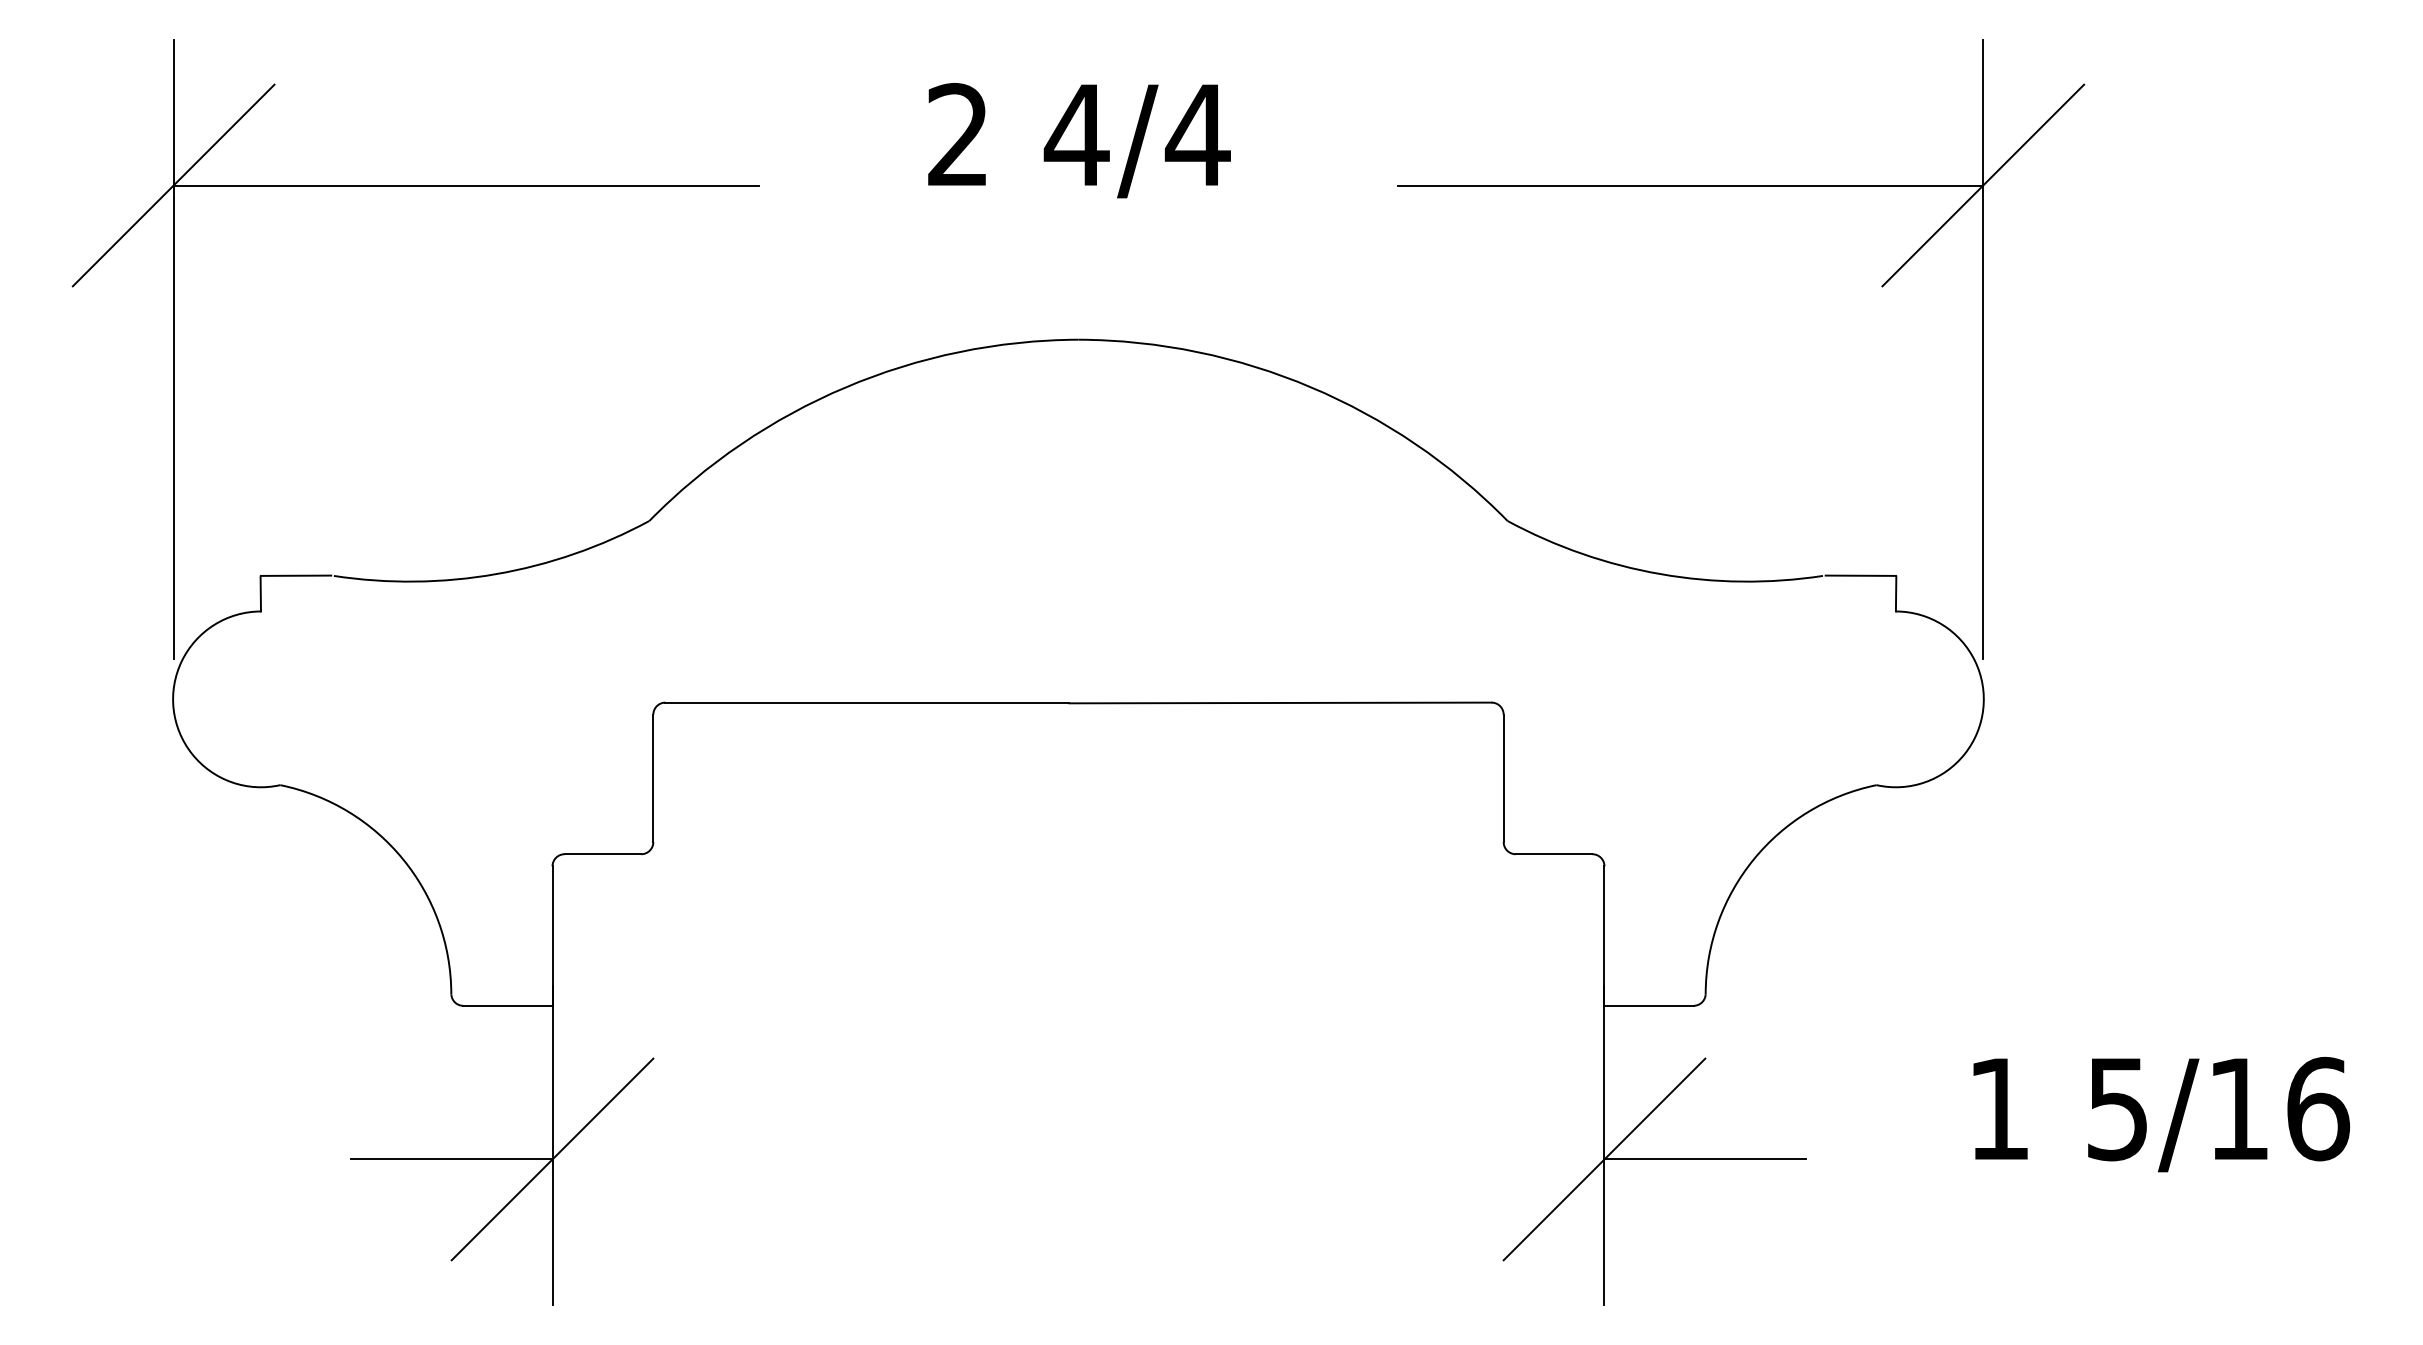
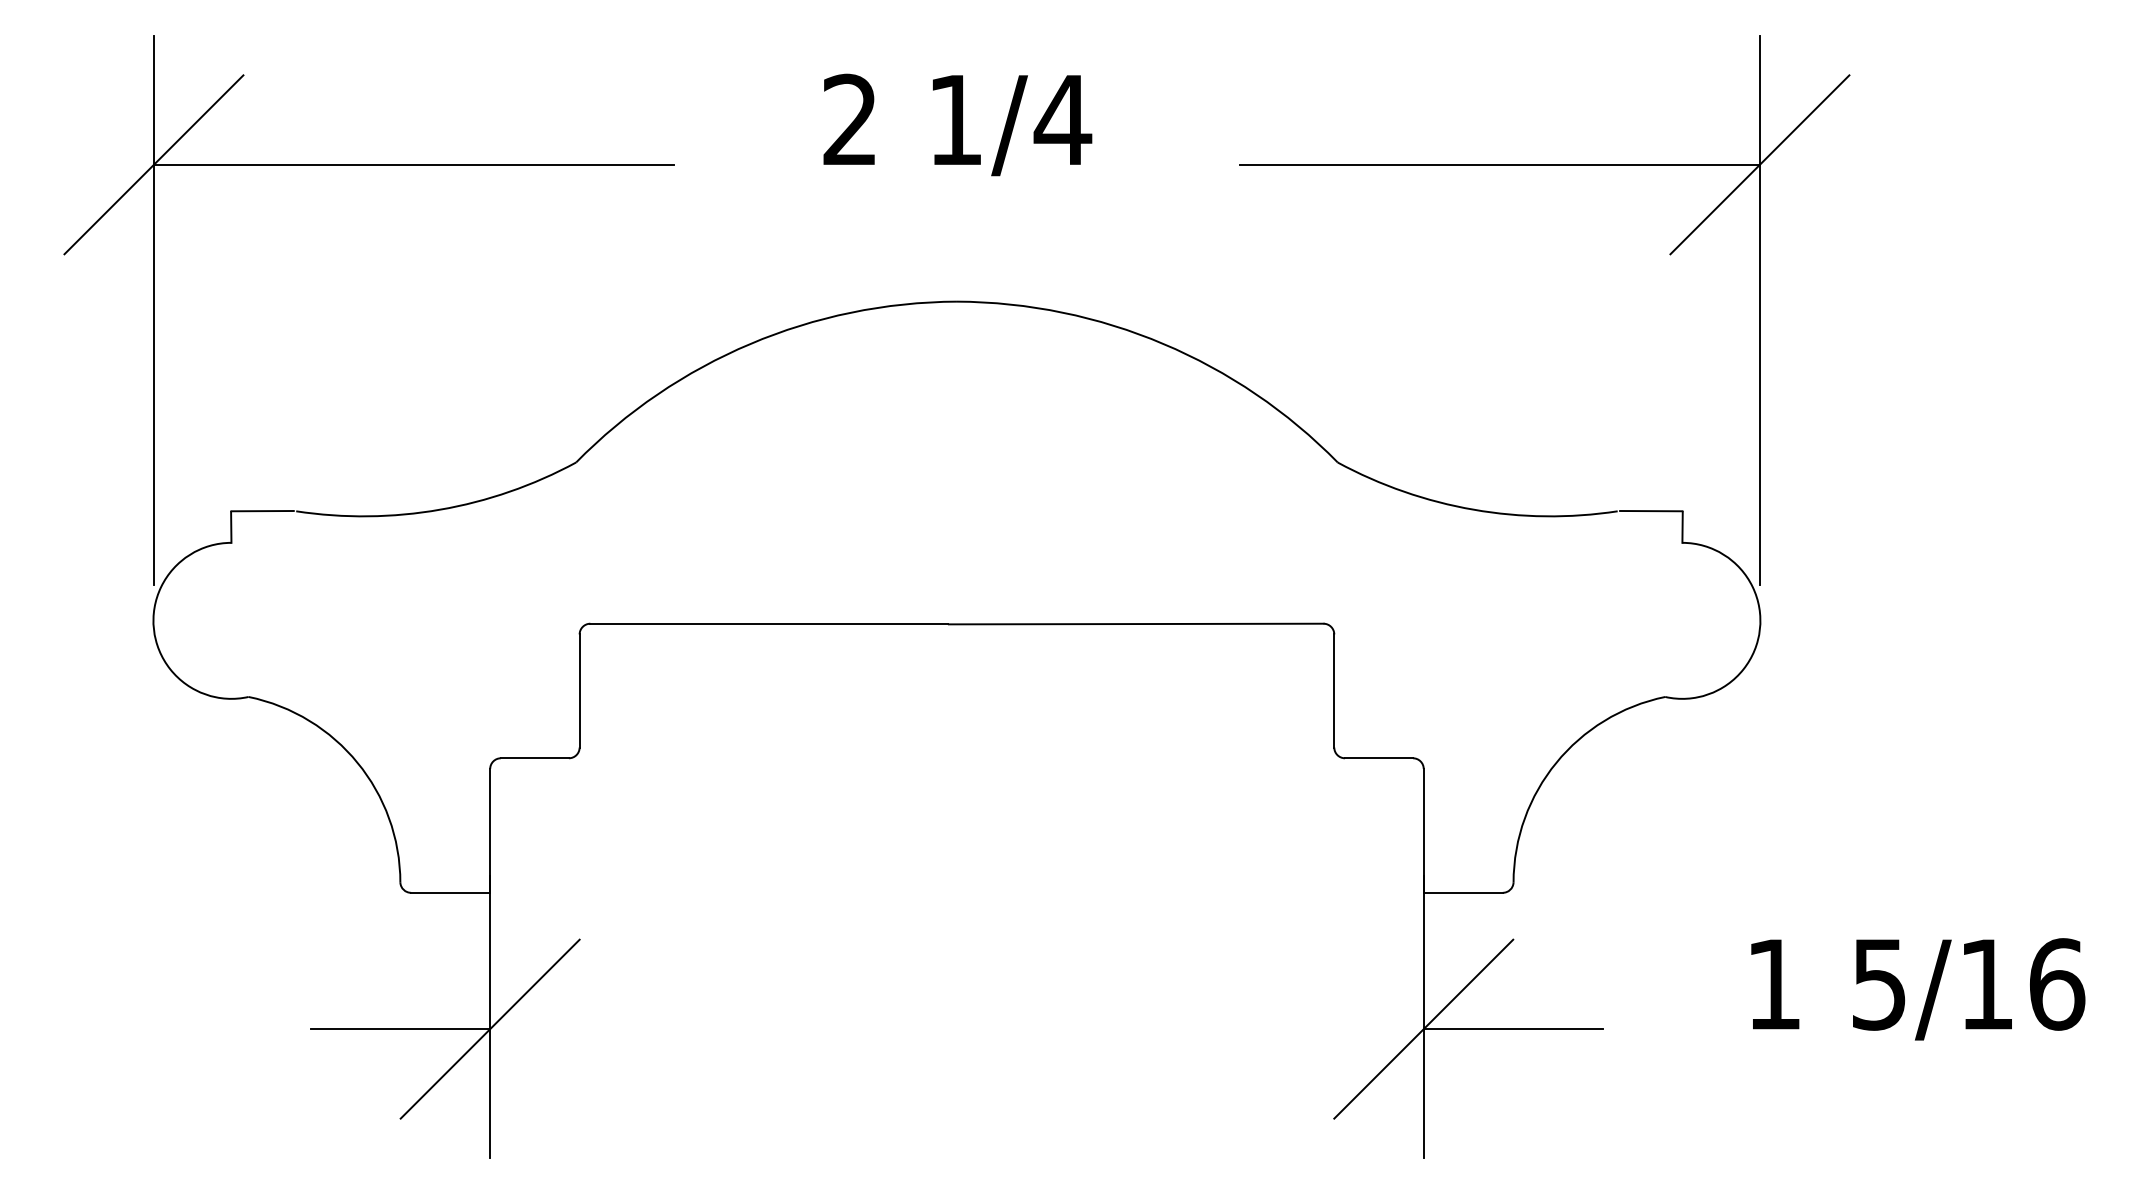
text: (1076, 134) -> (955, 119), 4/4 -> 1/4

